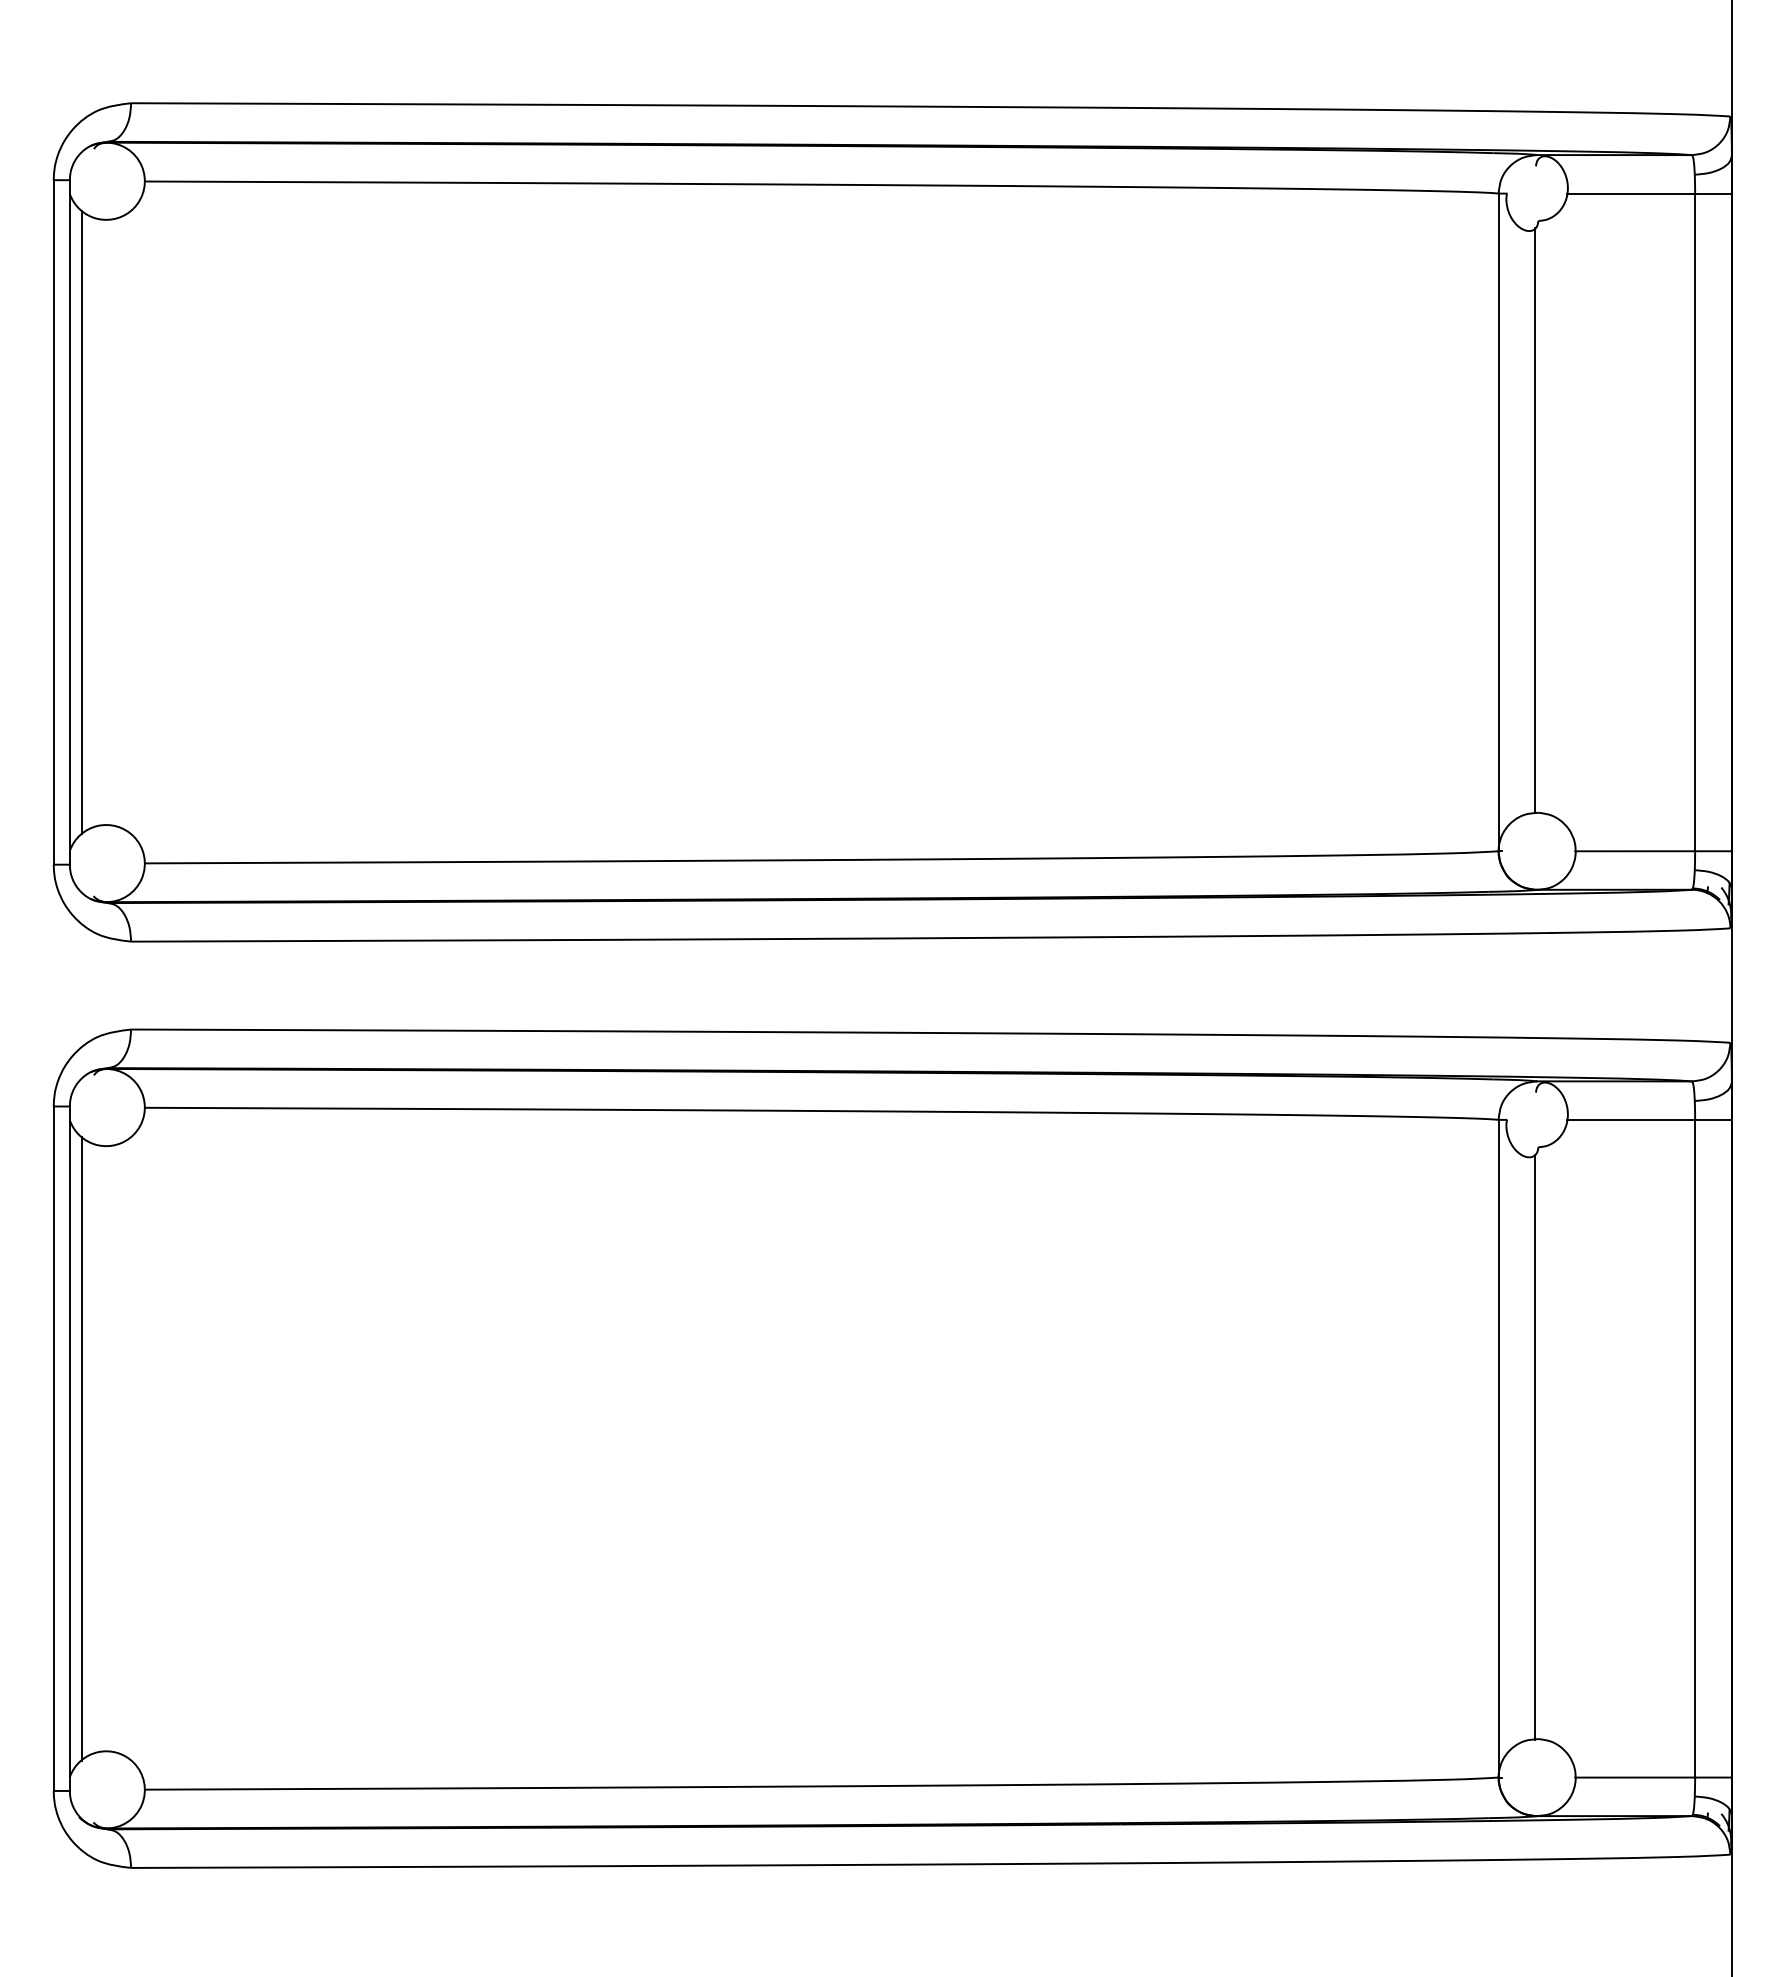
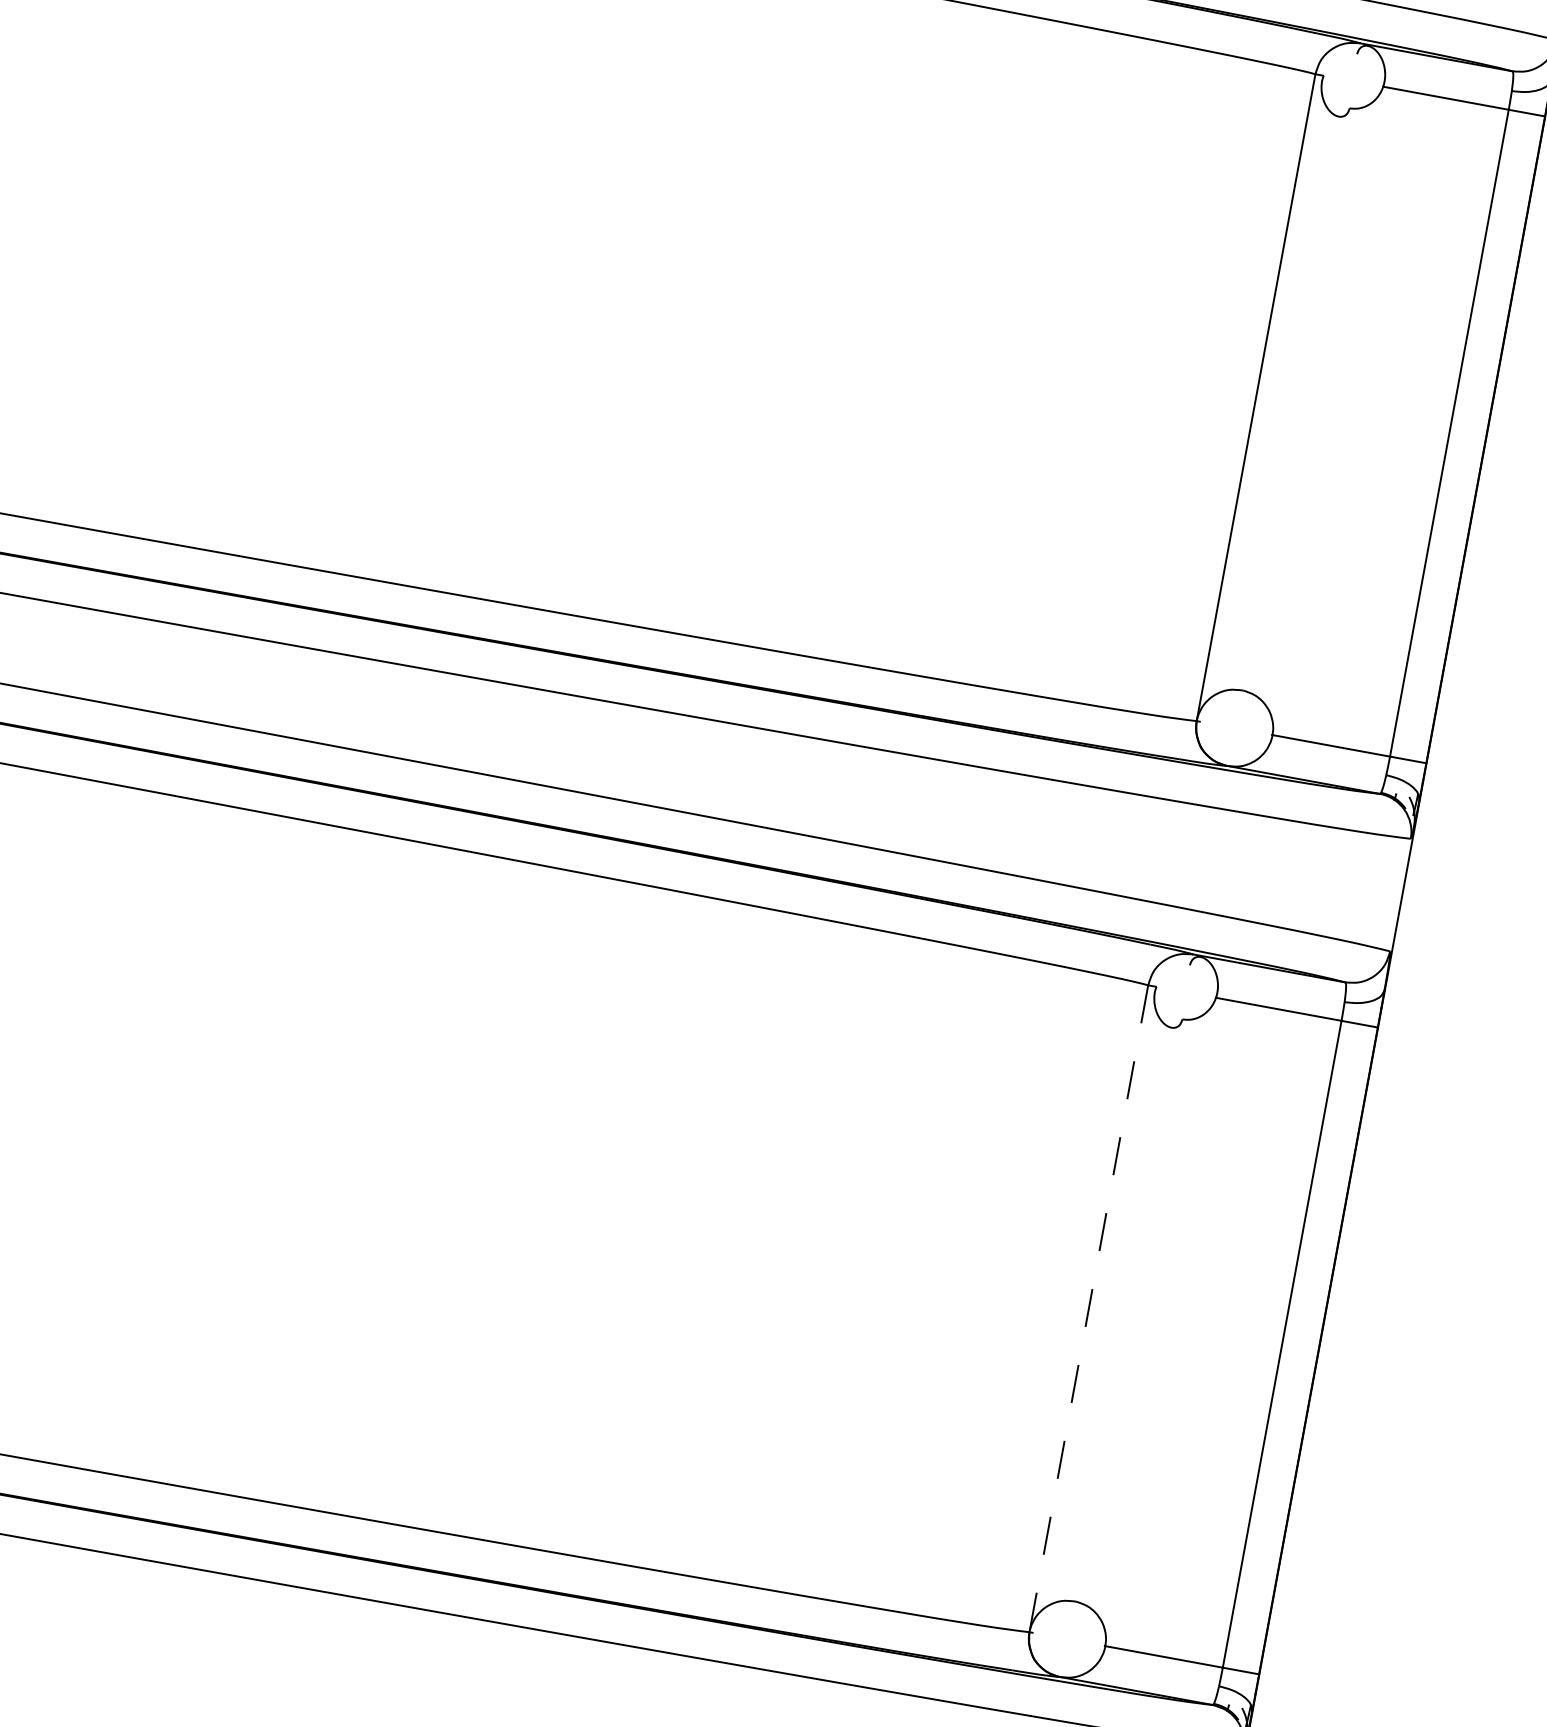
line: (1535, 520) -> (1292, 402), removed
line: (1535, 1446) -> (1125, 1313), removed
line: (1498, 1448) -> (1088, 1308), solid -> dashed

